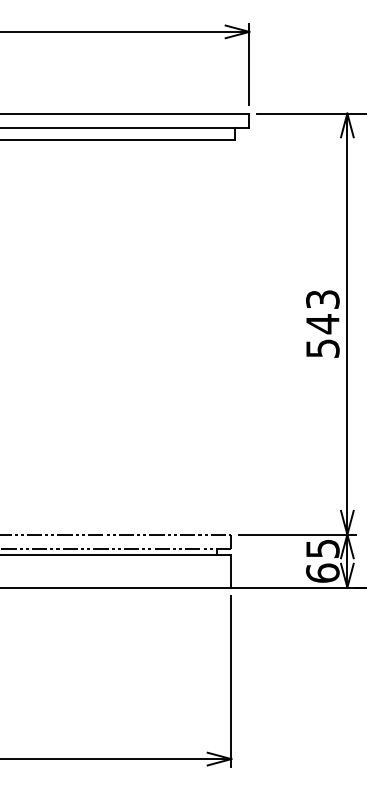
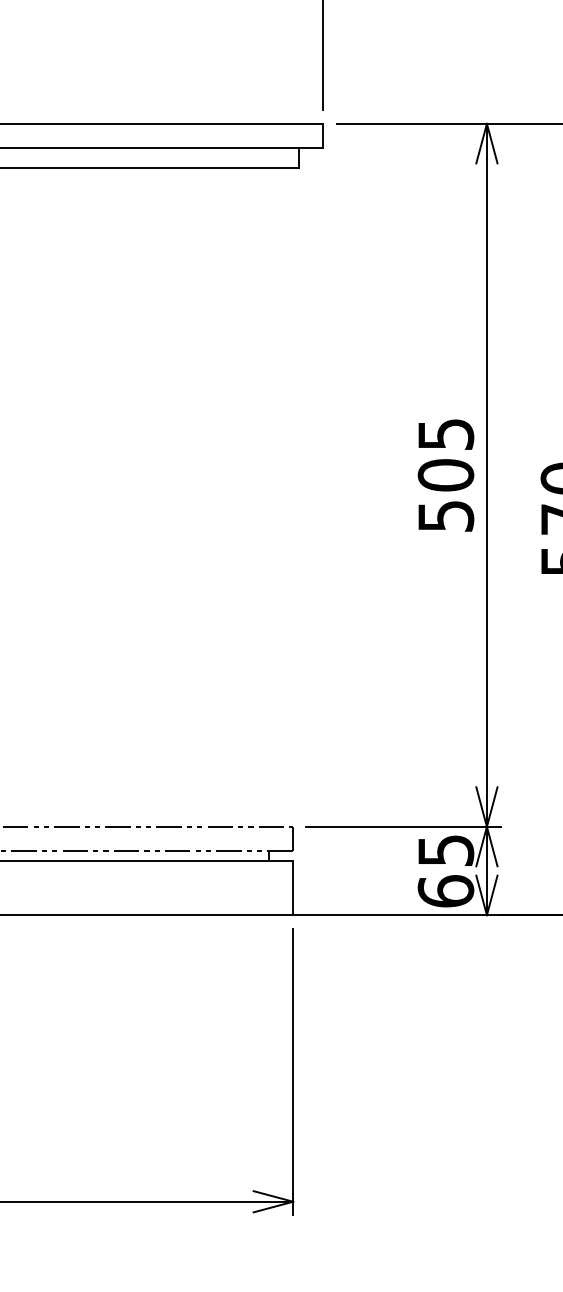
text: (322, 312) -> (445, 455), 543 -> 505

